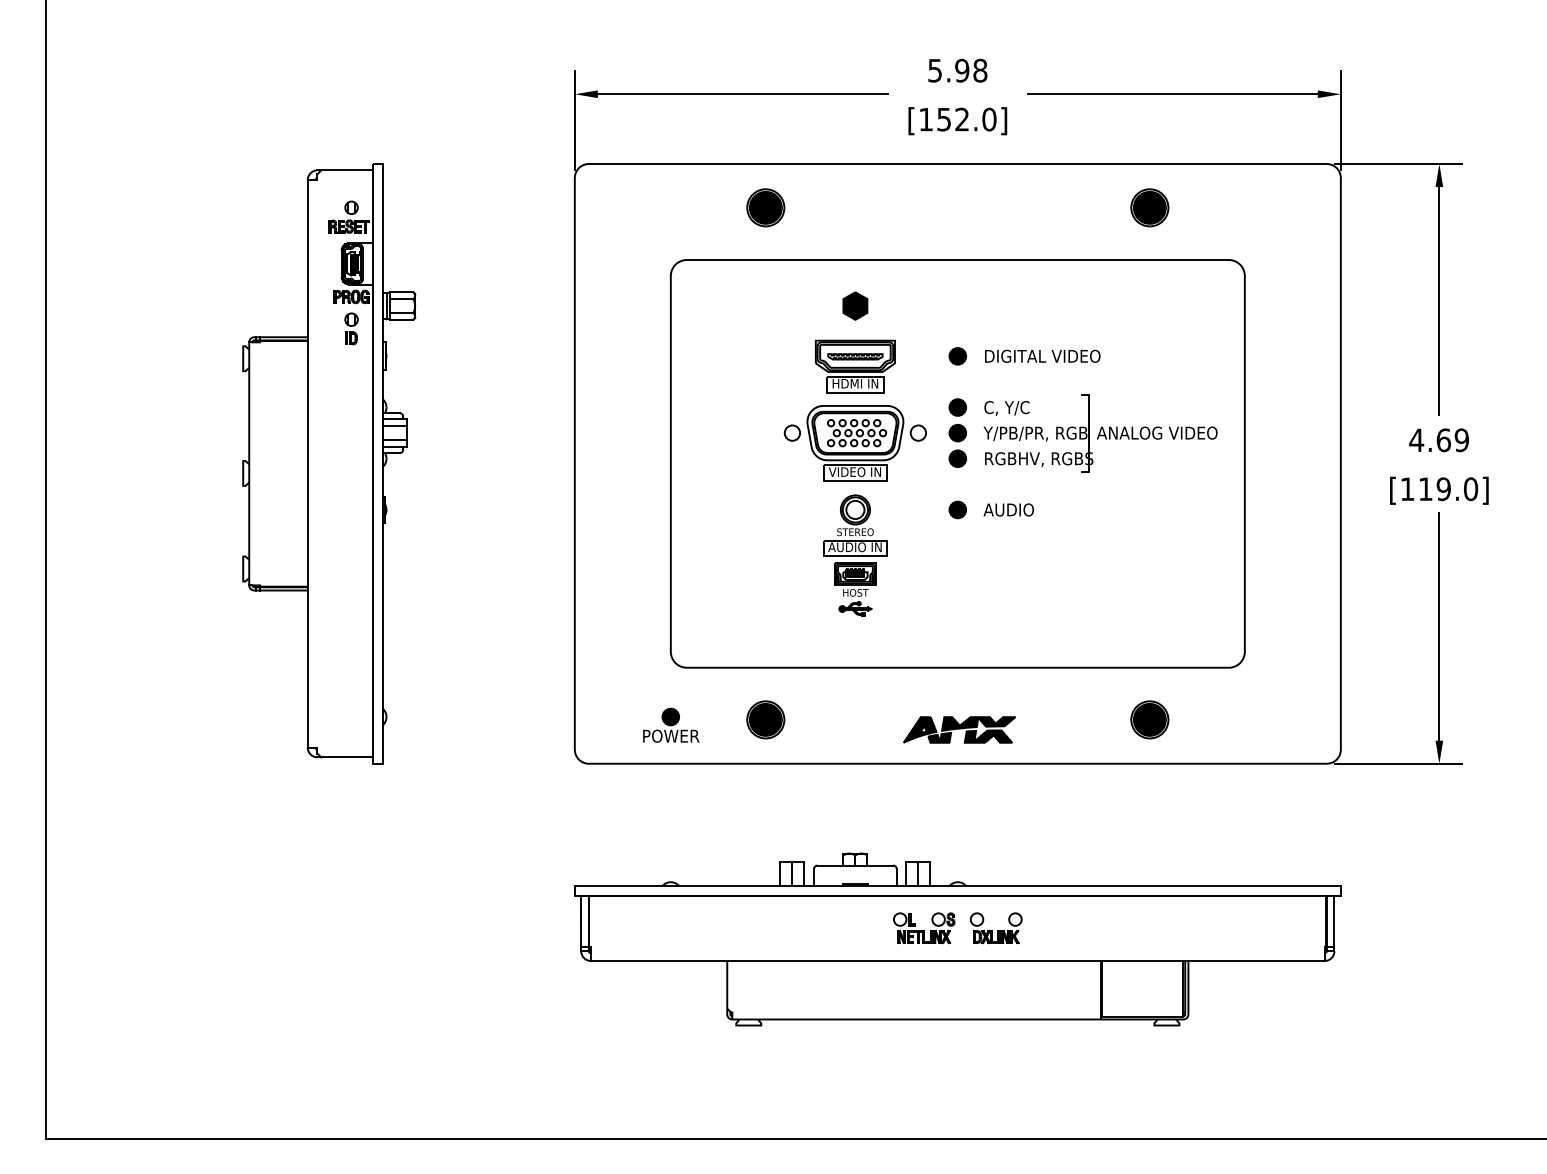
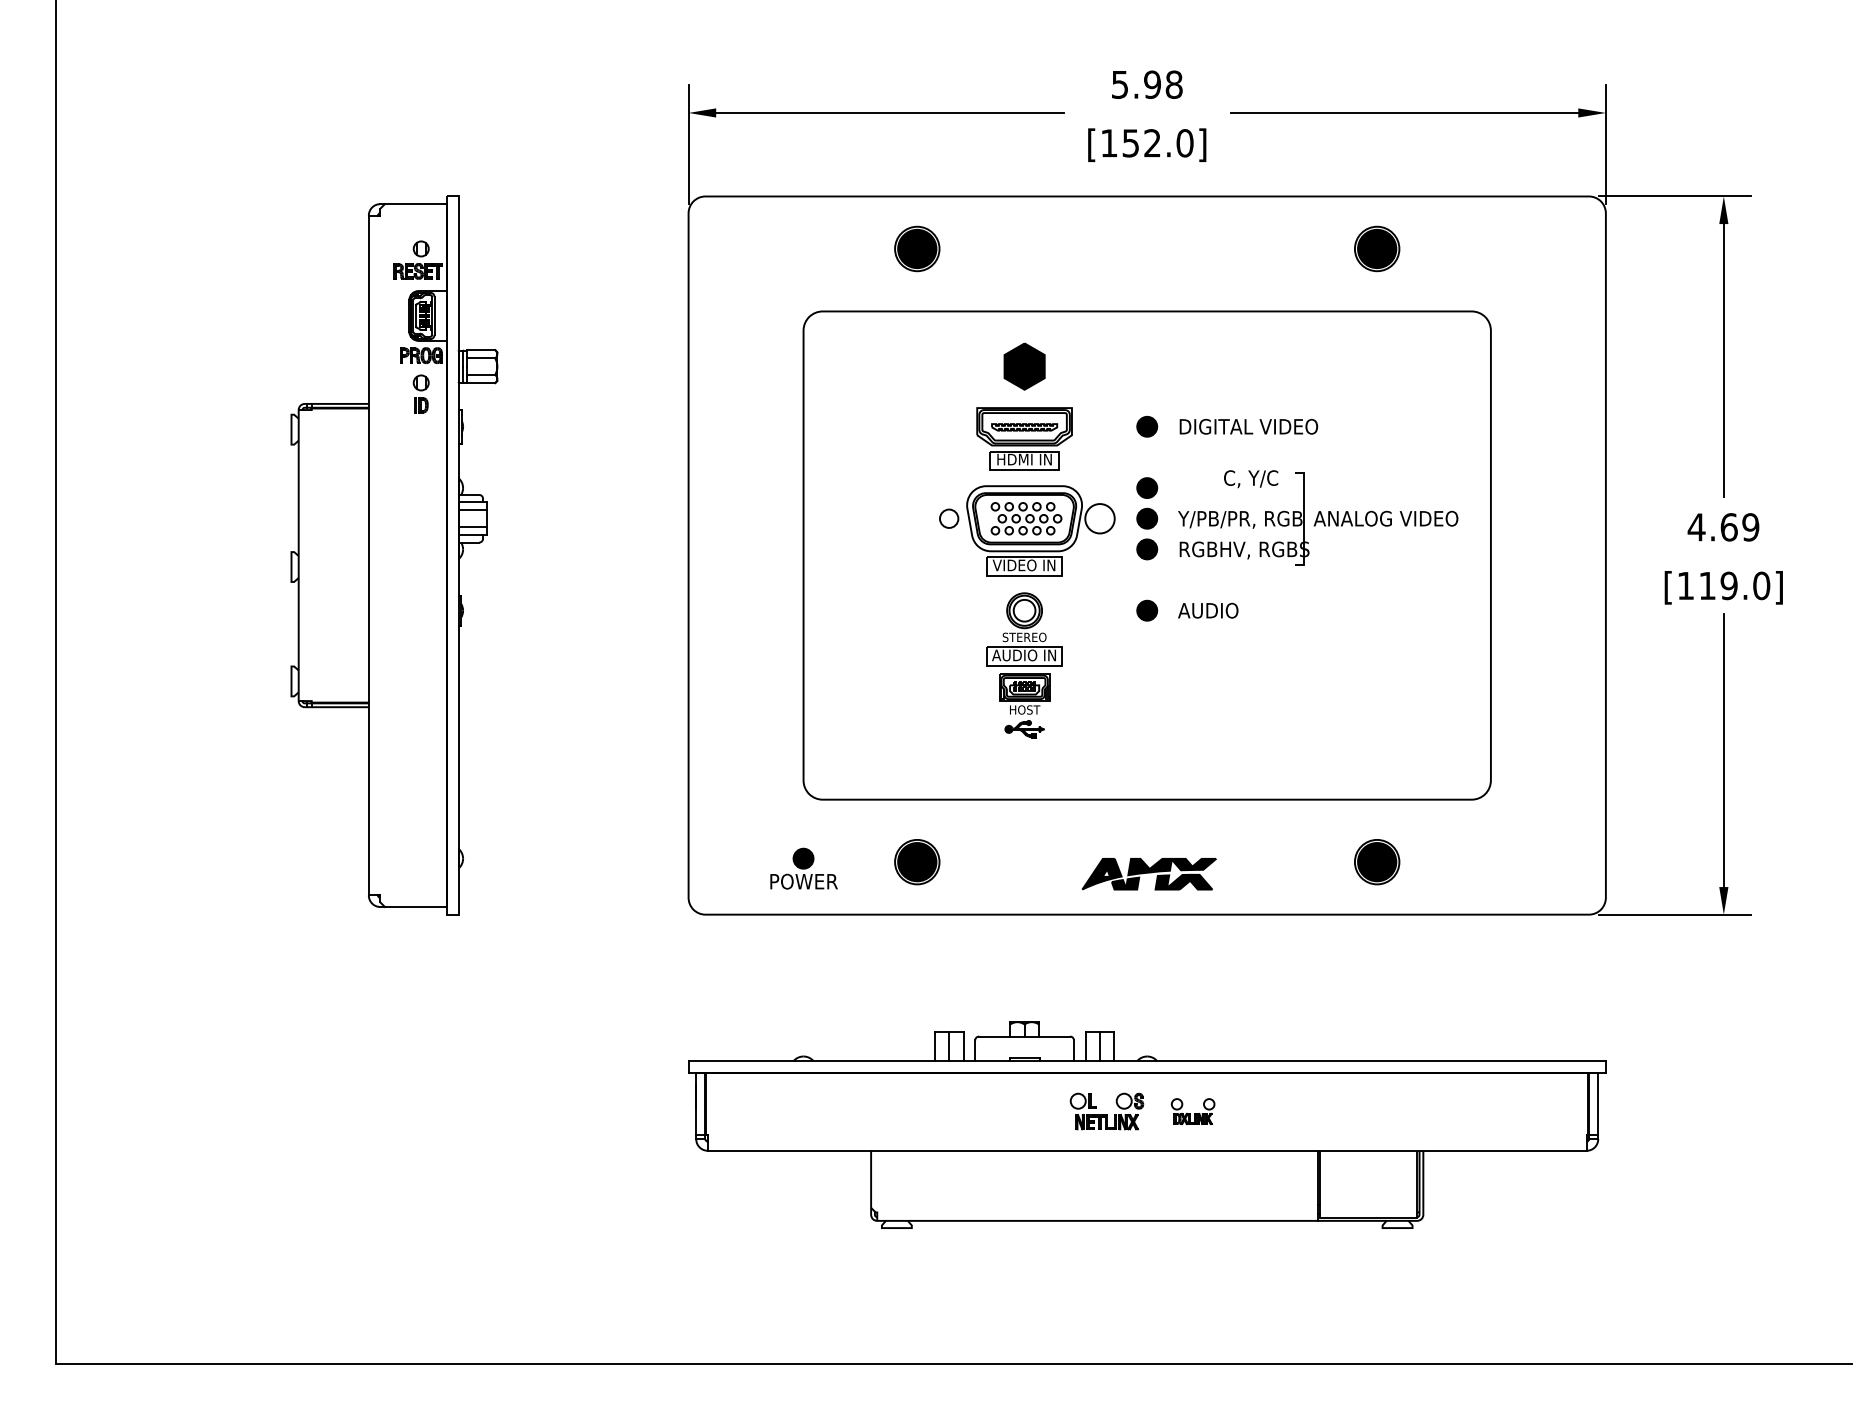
part: (855, 305) -> (1024, 366), size x1.4
text: (1007, 408) -> (1251, 479), moved
circle: (917, 432) -> (1099, 518), size x1.6
part: (995, 928) -> (1192, 1111), size x0.7

